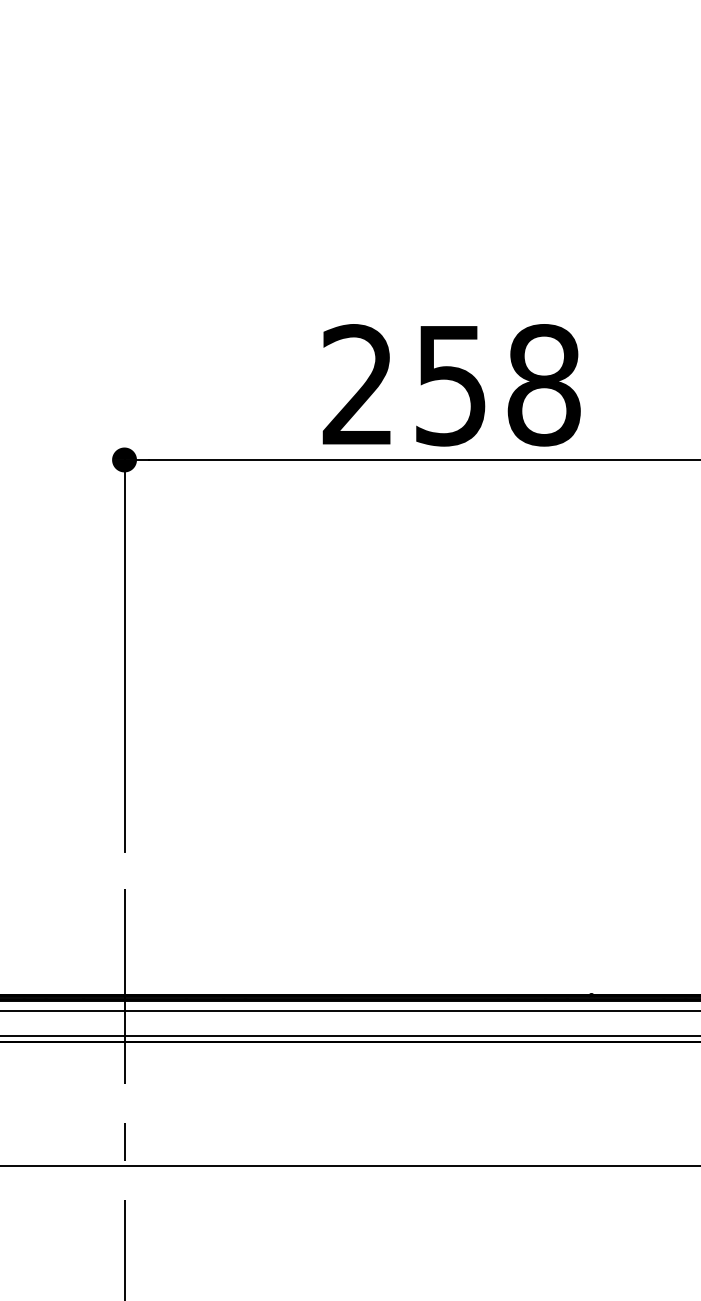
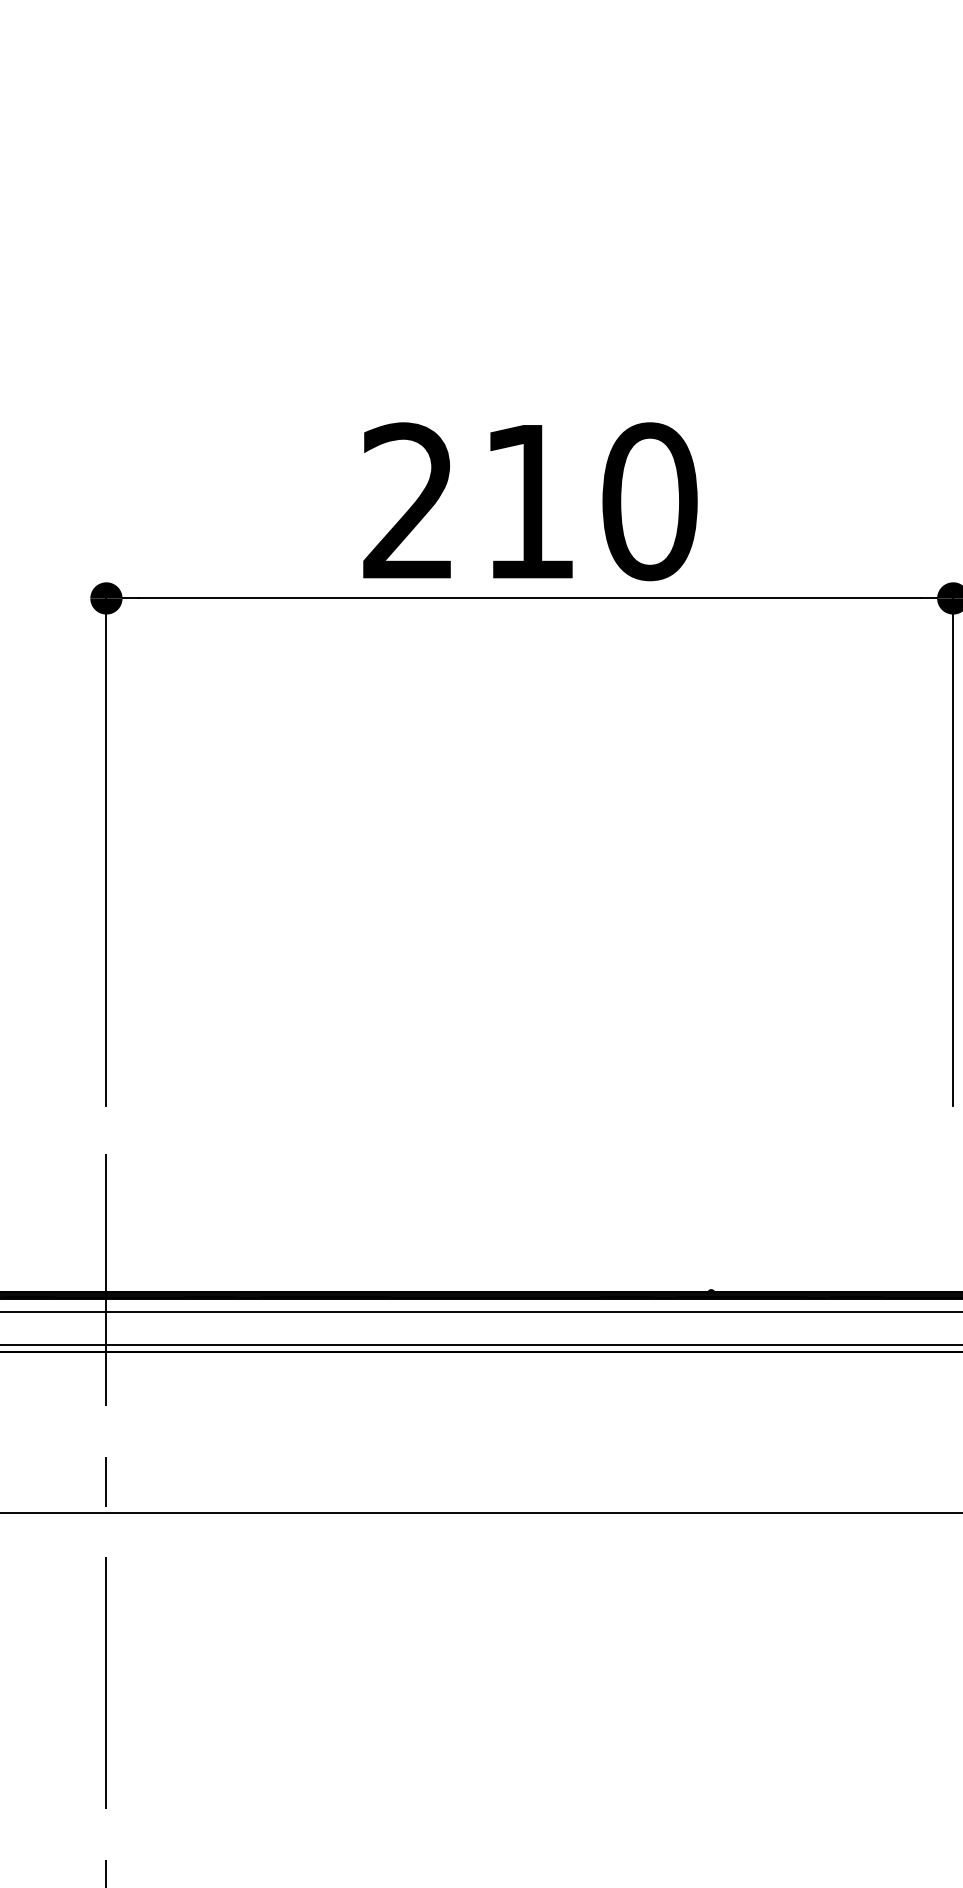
text: (498, 385) -> (590, 501), 258 -> 210

